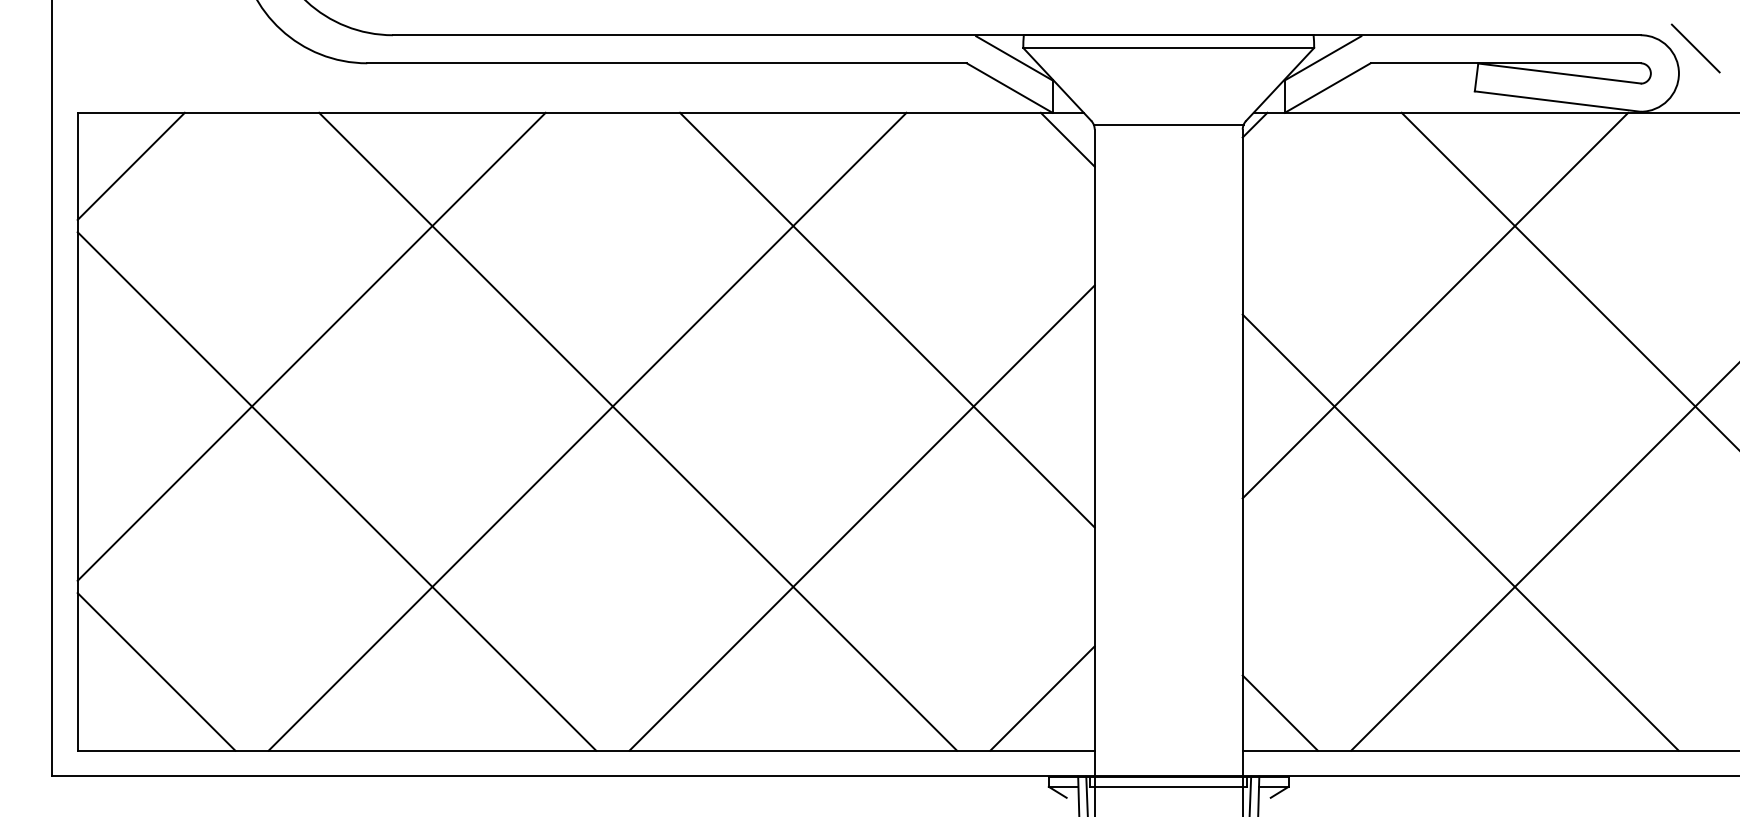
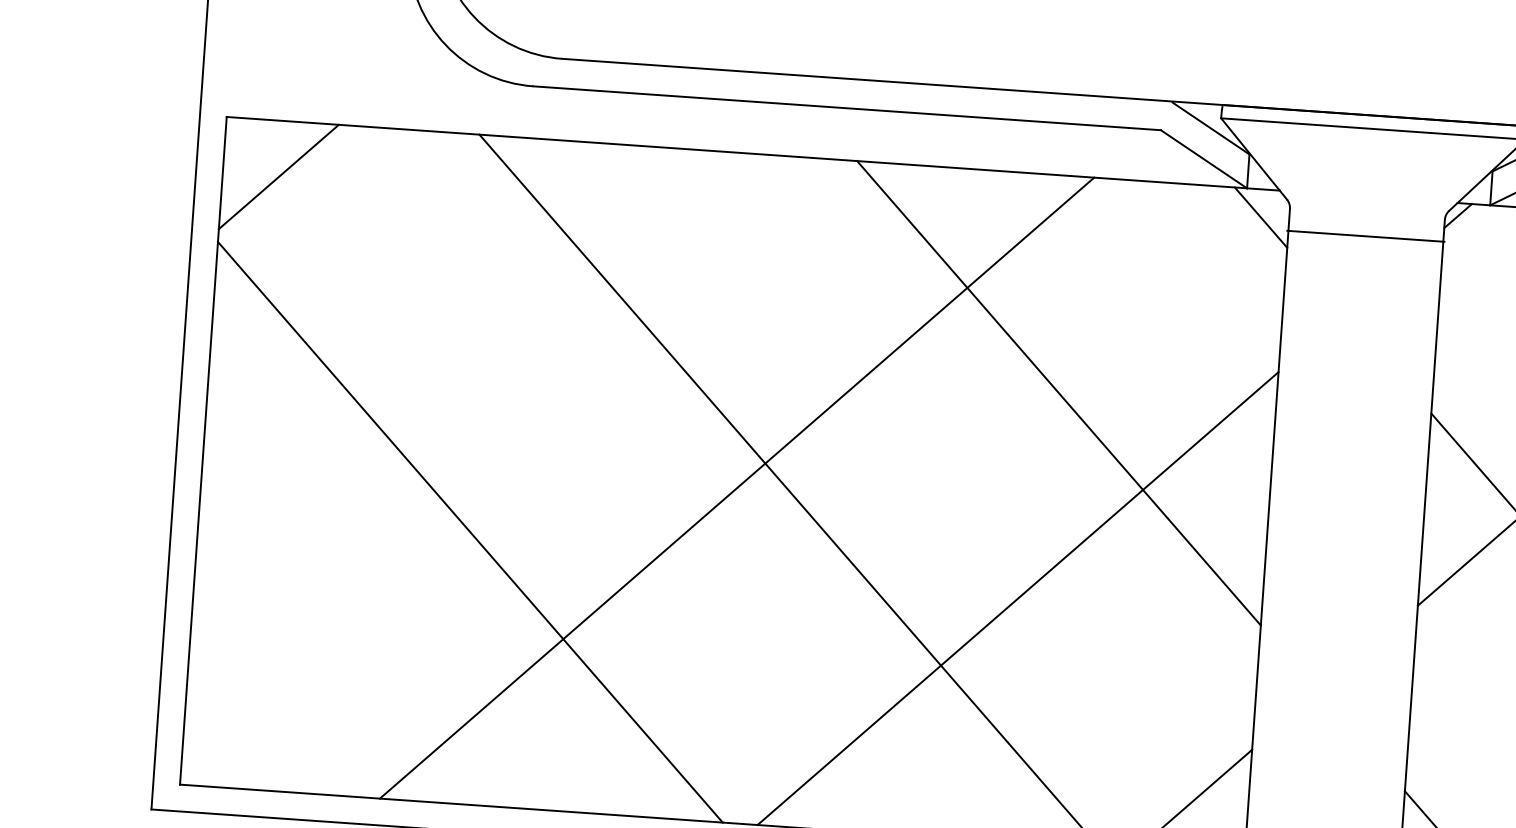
line: (1168, 124) -> (1365, 236), moved
line: (311, 346) -> (454, 378), removed
line: (156, 671) -> (268, 707), removed

